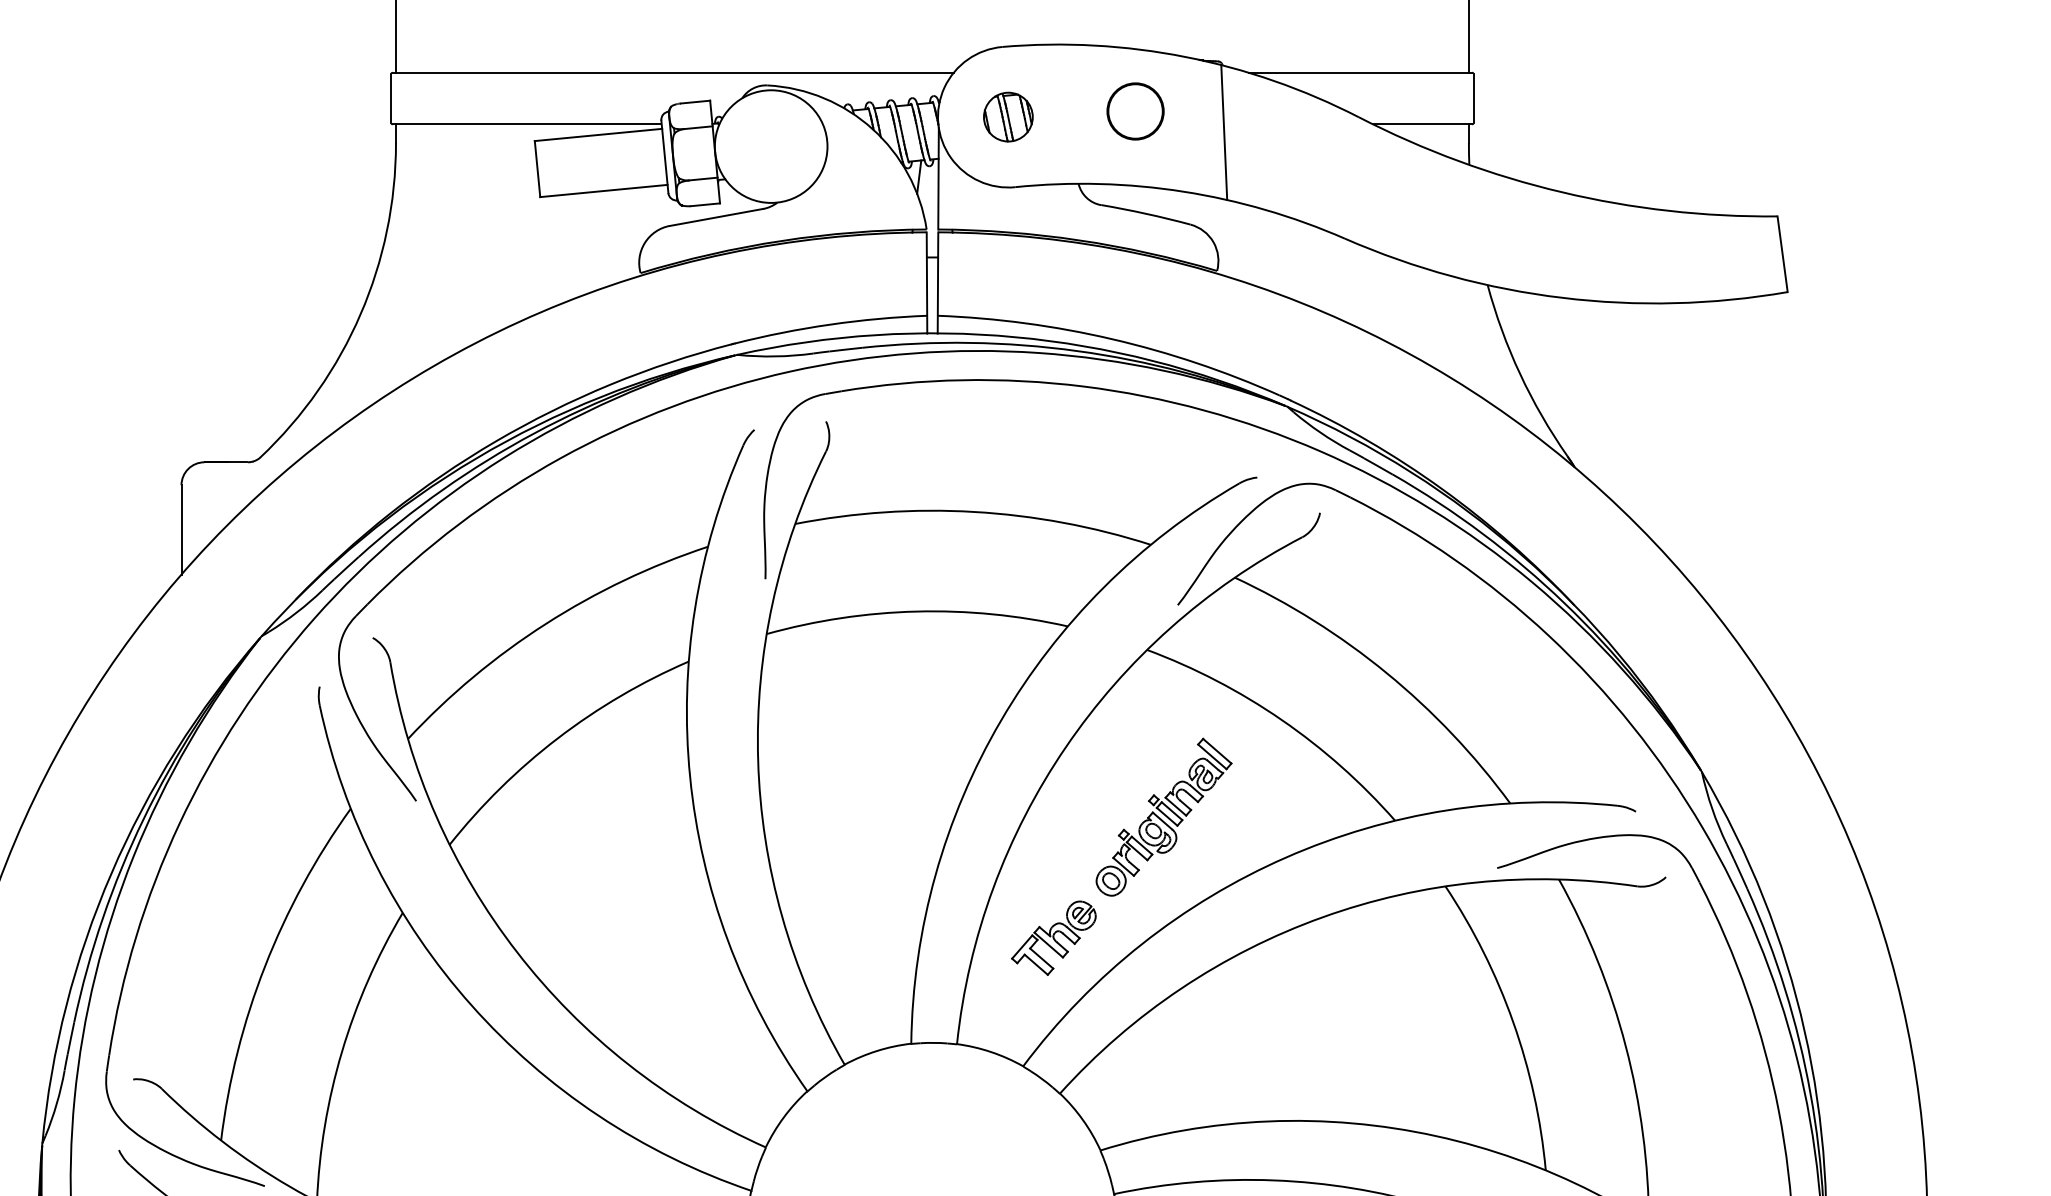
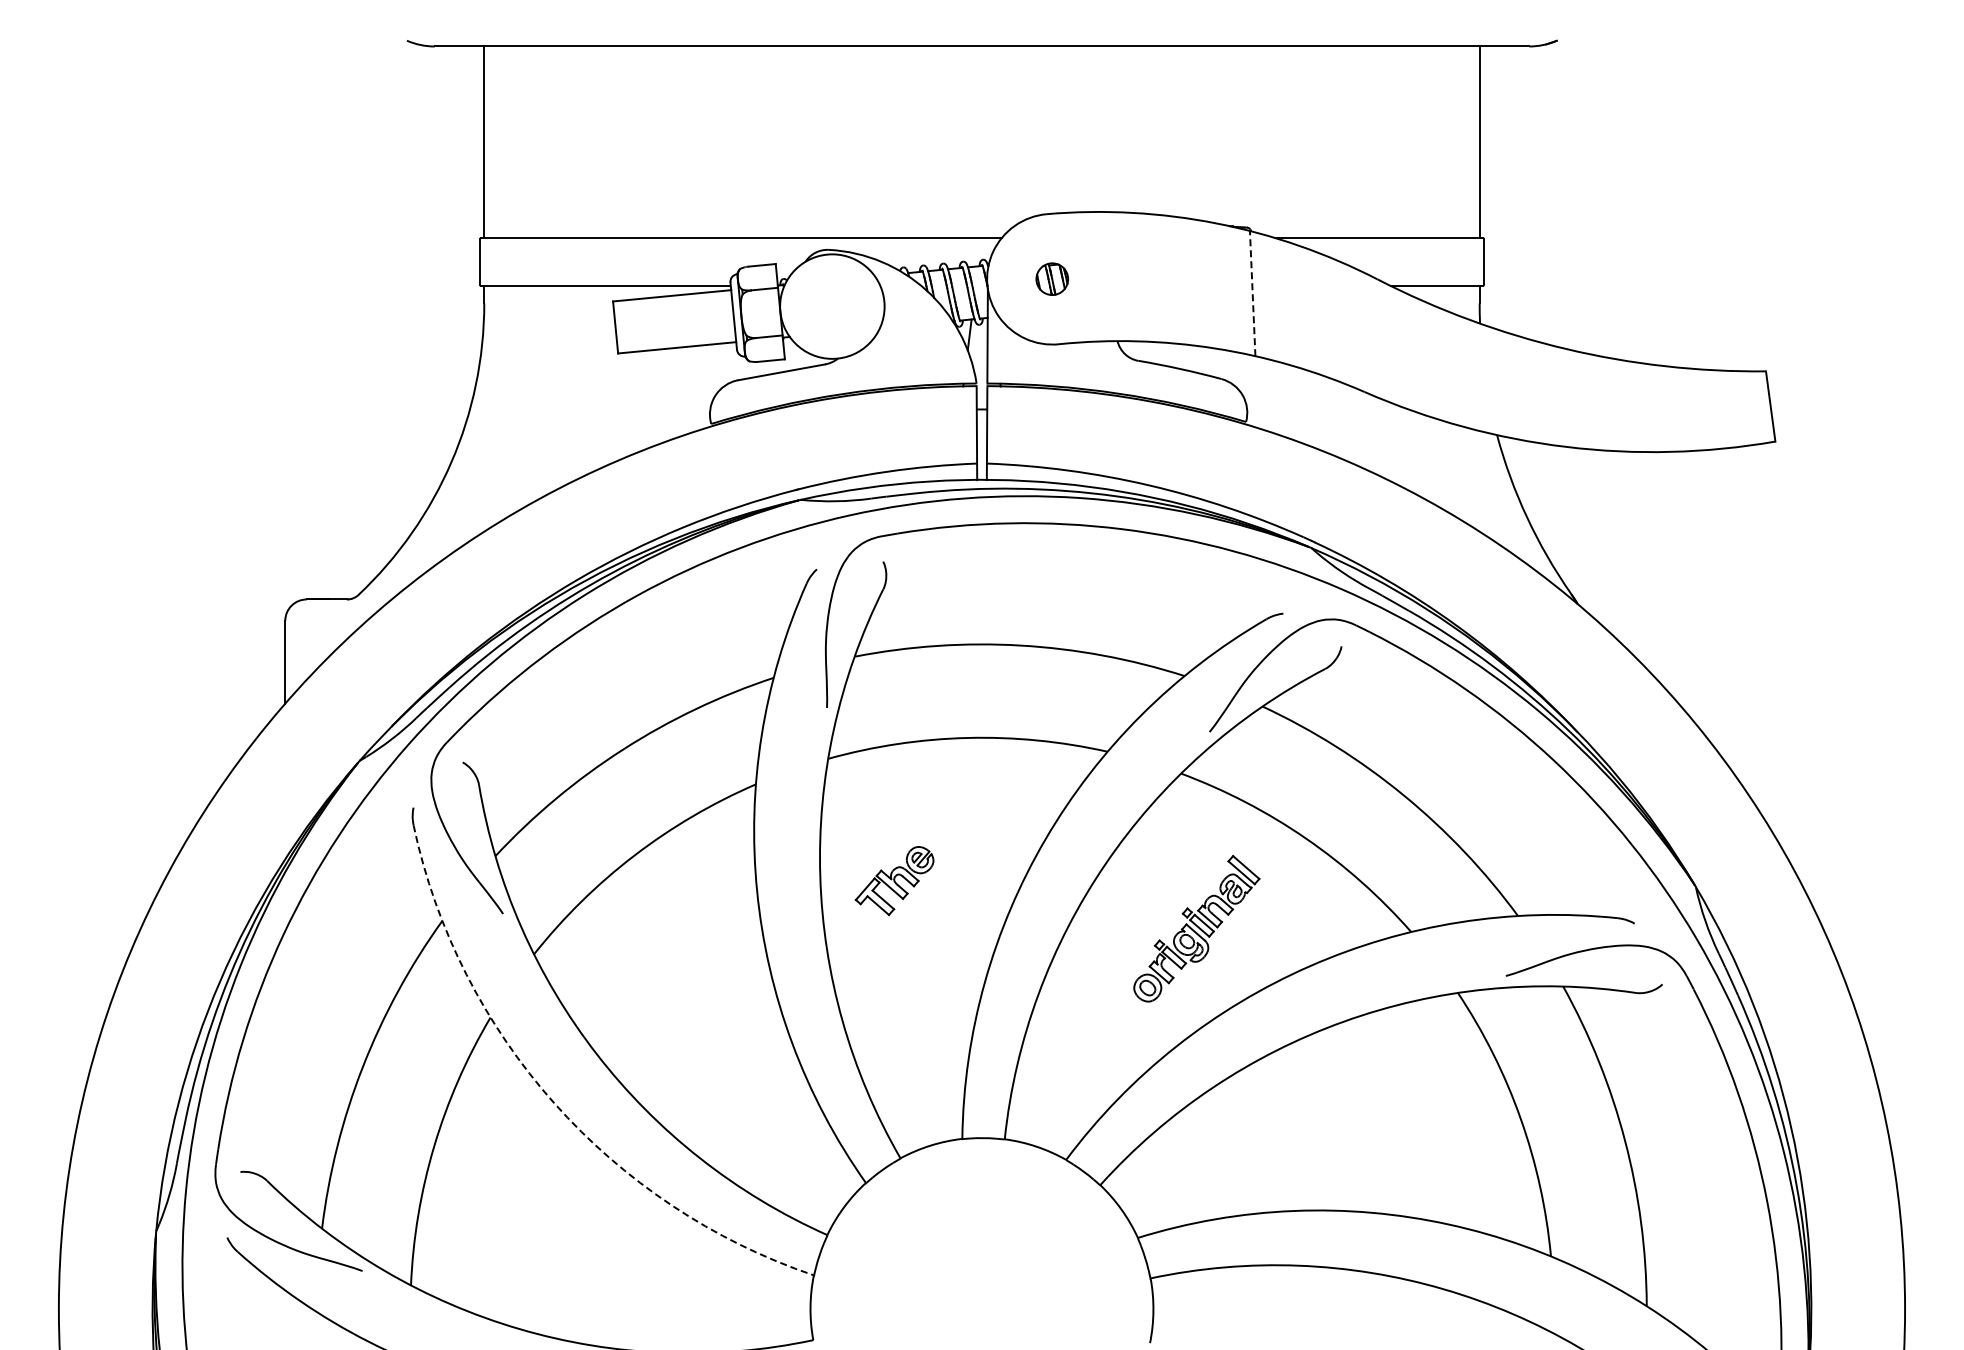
circle: (1135, 111) -> (1170, 274), removed
part: (1007, 116) -> (1051, 278), size x0.7
line: (1224, 132) -> (1252, 293), solid -> dashed
part: (1053, 938) -> (894, 881), moved
arc: (471, 1005) -> (554, 1103), solid -> dashed

